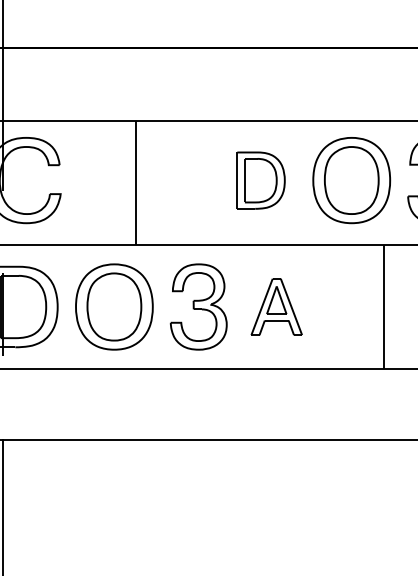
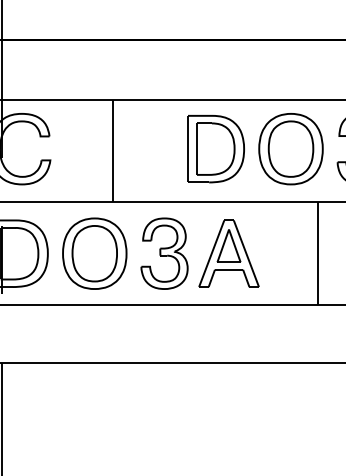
part: (260, 180) -> (215, 149), size x1.43
part: (276, 306) -> (228, 253), size x1.43

